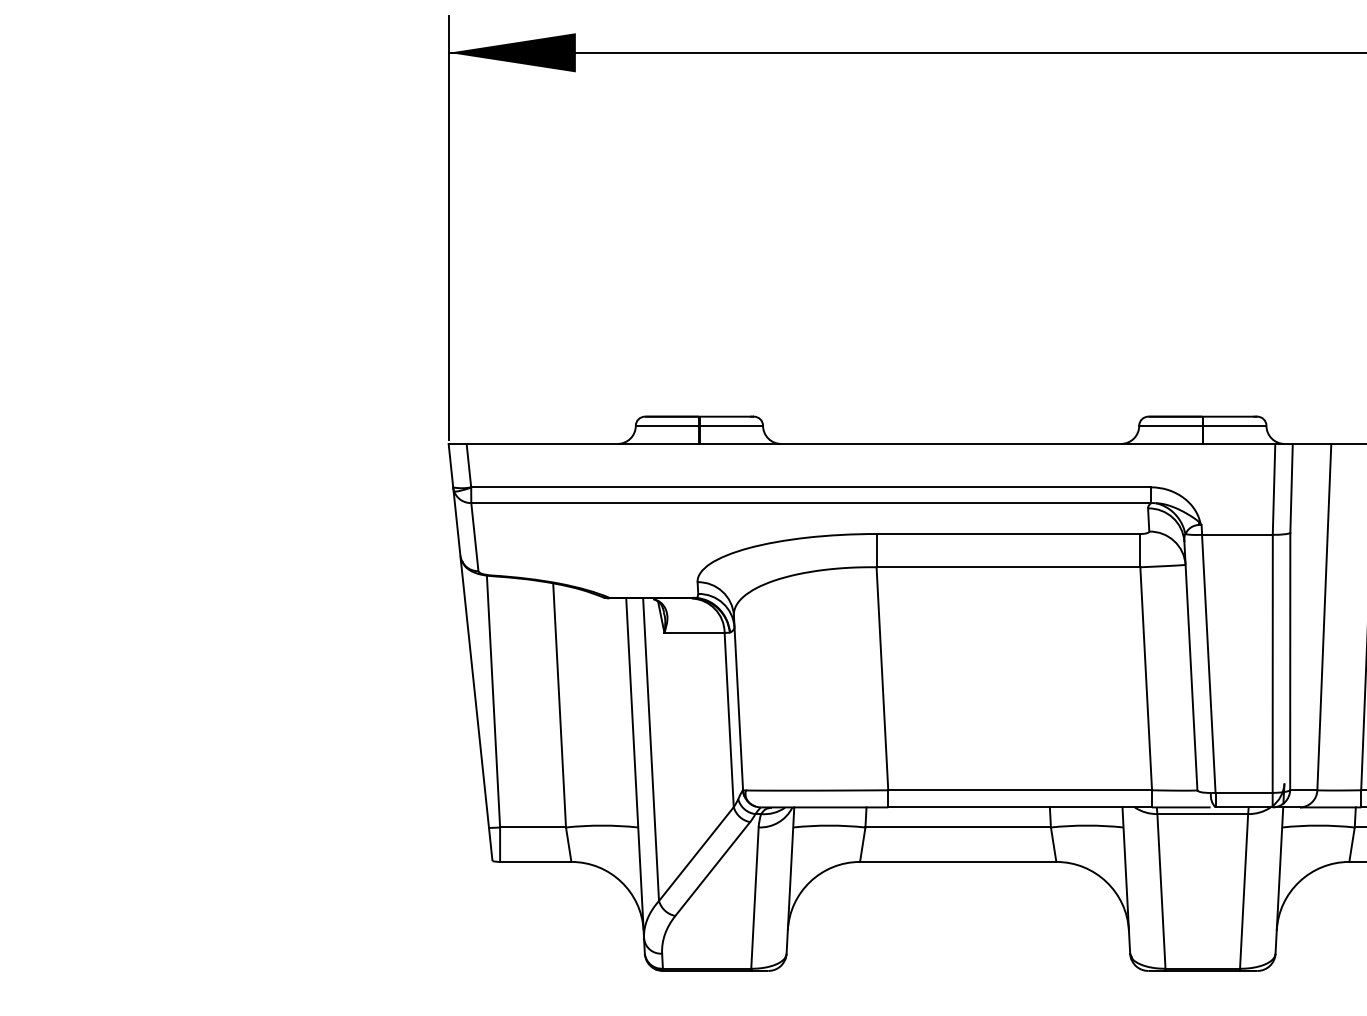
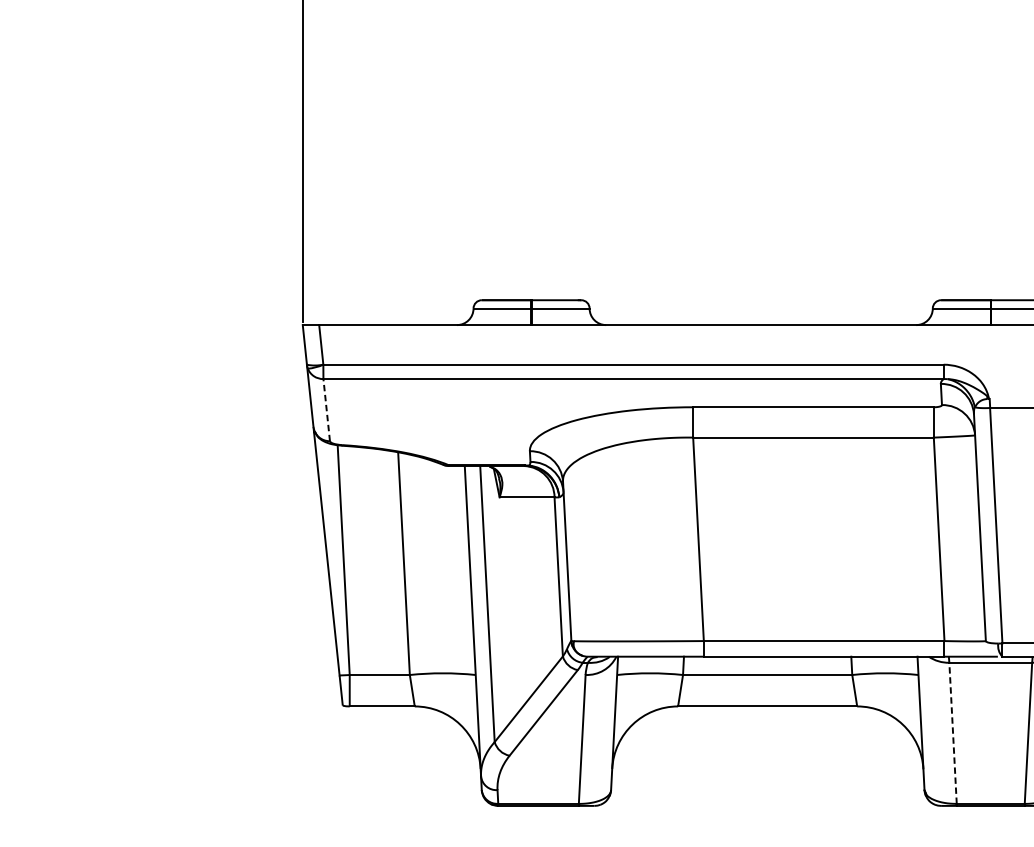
line: (474, 536) -> (326, 409), solid -> dashed
line: (1161, 890) -> (953, 732), solid -> dashed

